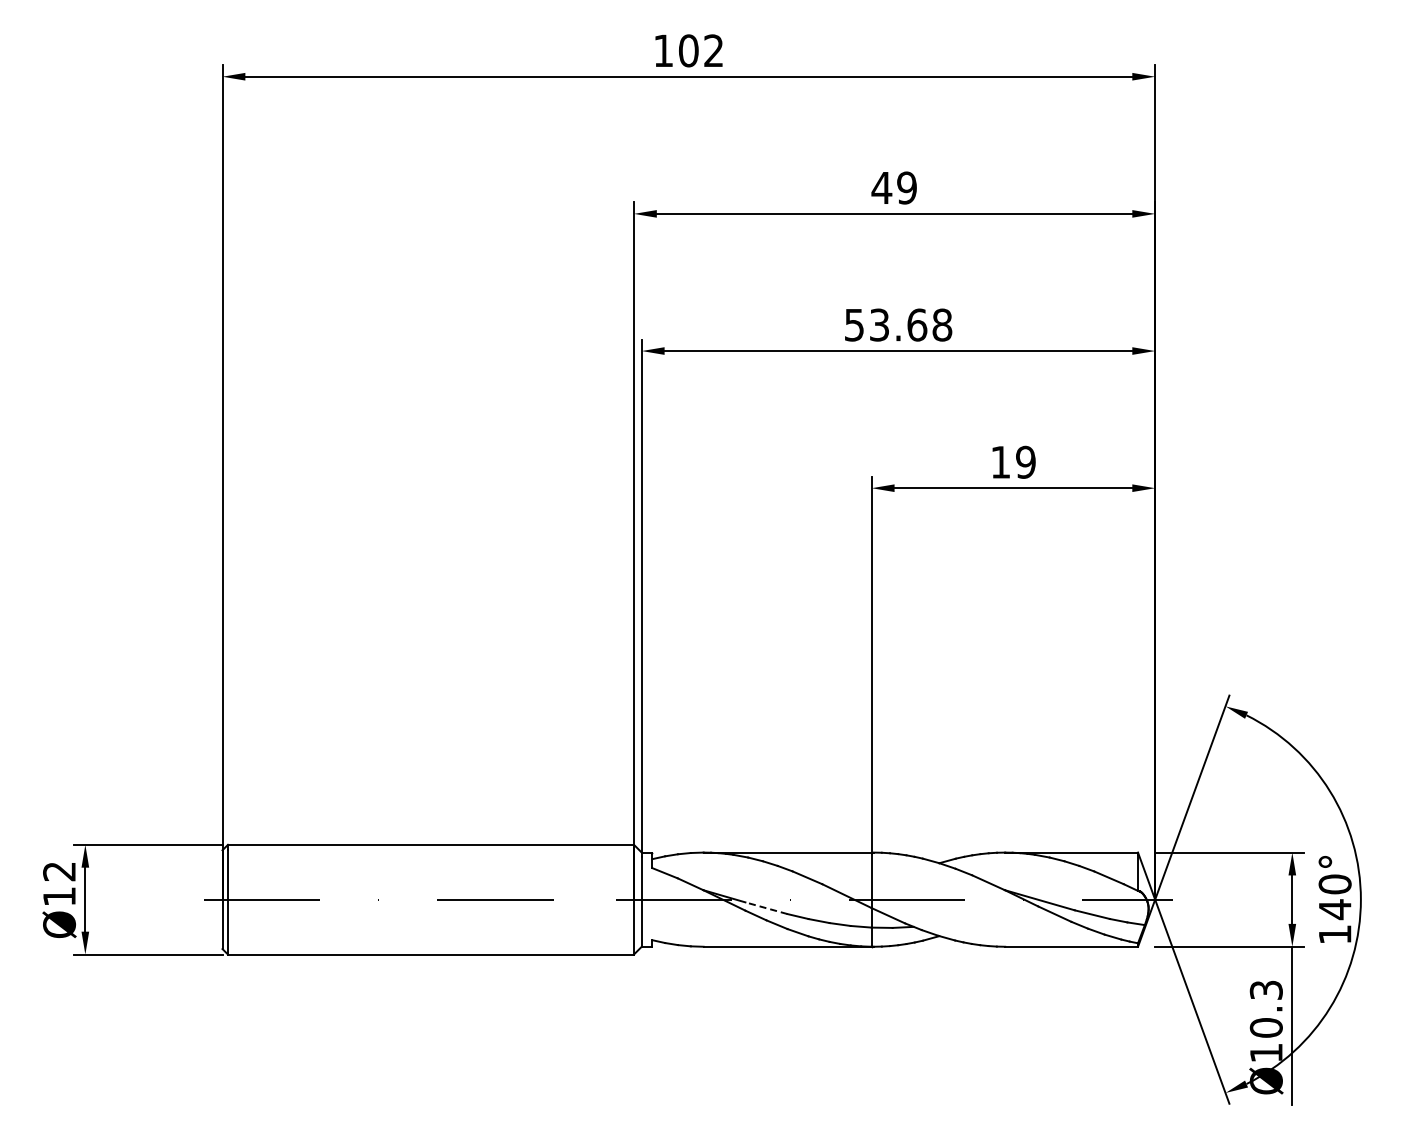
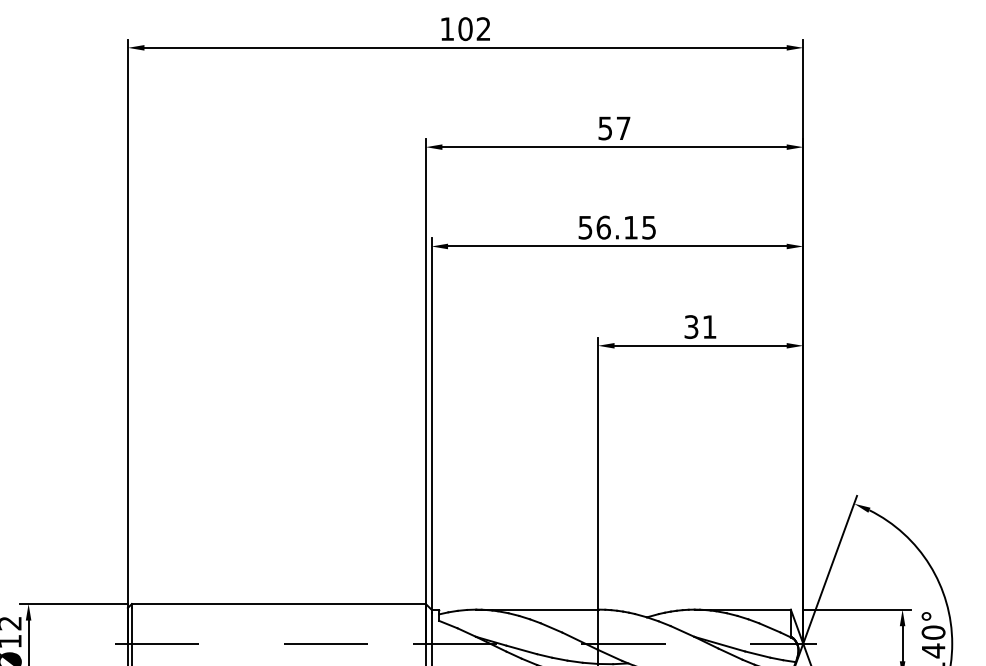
text: (893, 187) -> (613, 128), 49 -> 57
text: (911, 324) -> (626, 227), 53.68 -> 56.15
text: (1013, 461) -> (700, 326), 19 -> 31
line: (766, 908) -> (521, 650), dashed -> solid

